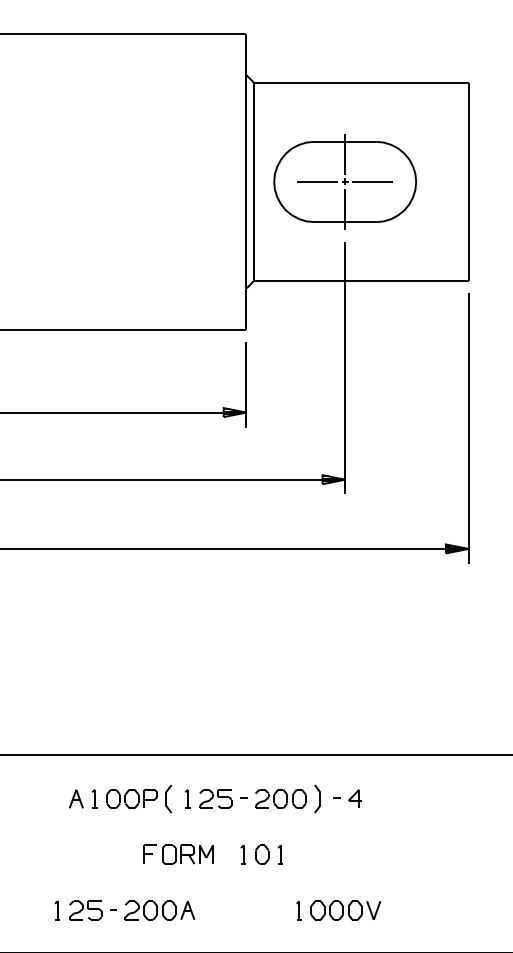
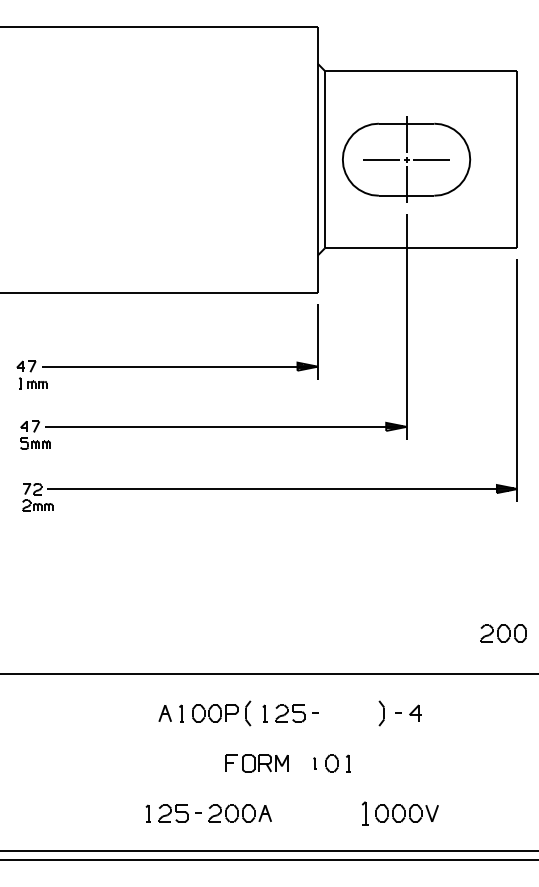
part: (280, 799) -> (503, 633), moved
part: (242, 854) -> (314, 763), size x0.7
part: (298, 910) -> (364, 813), size x1.4

